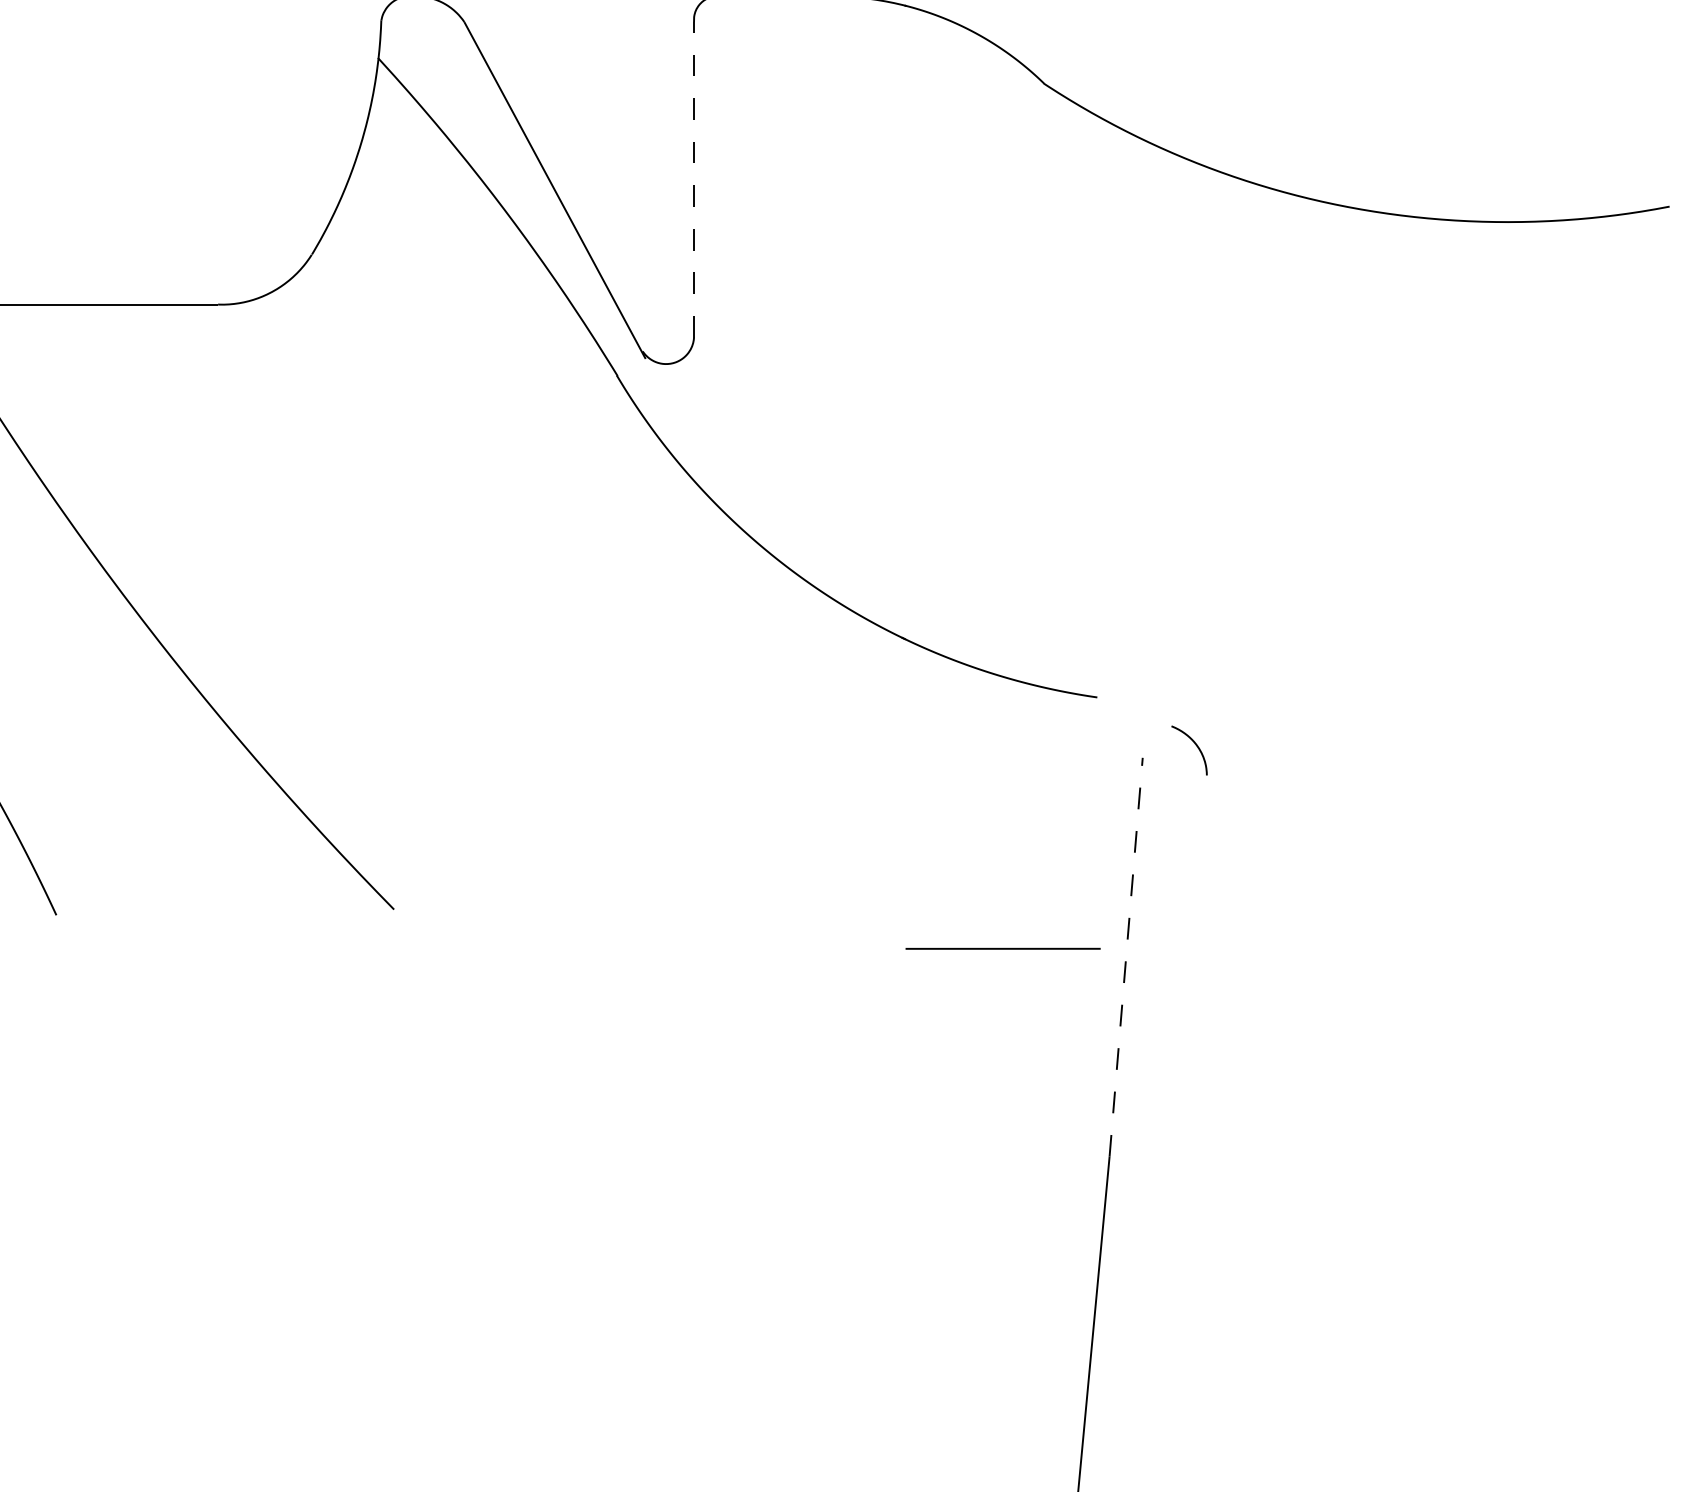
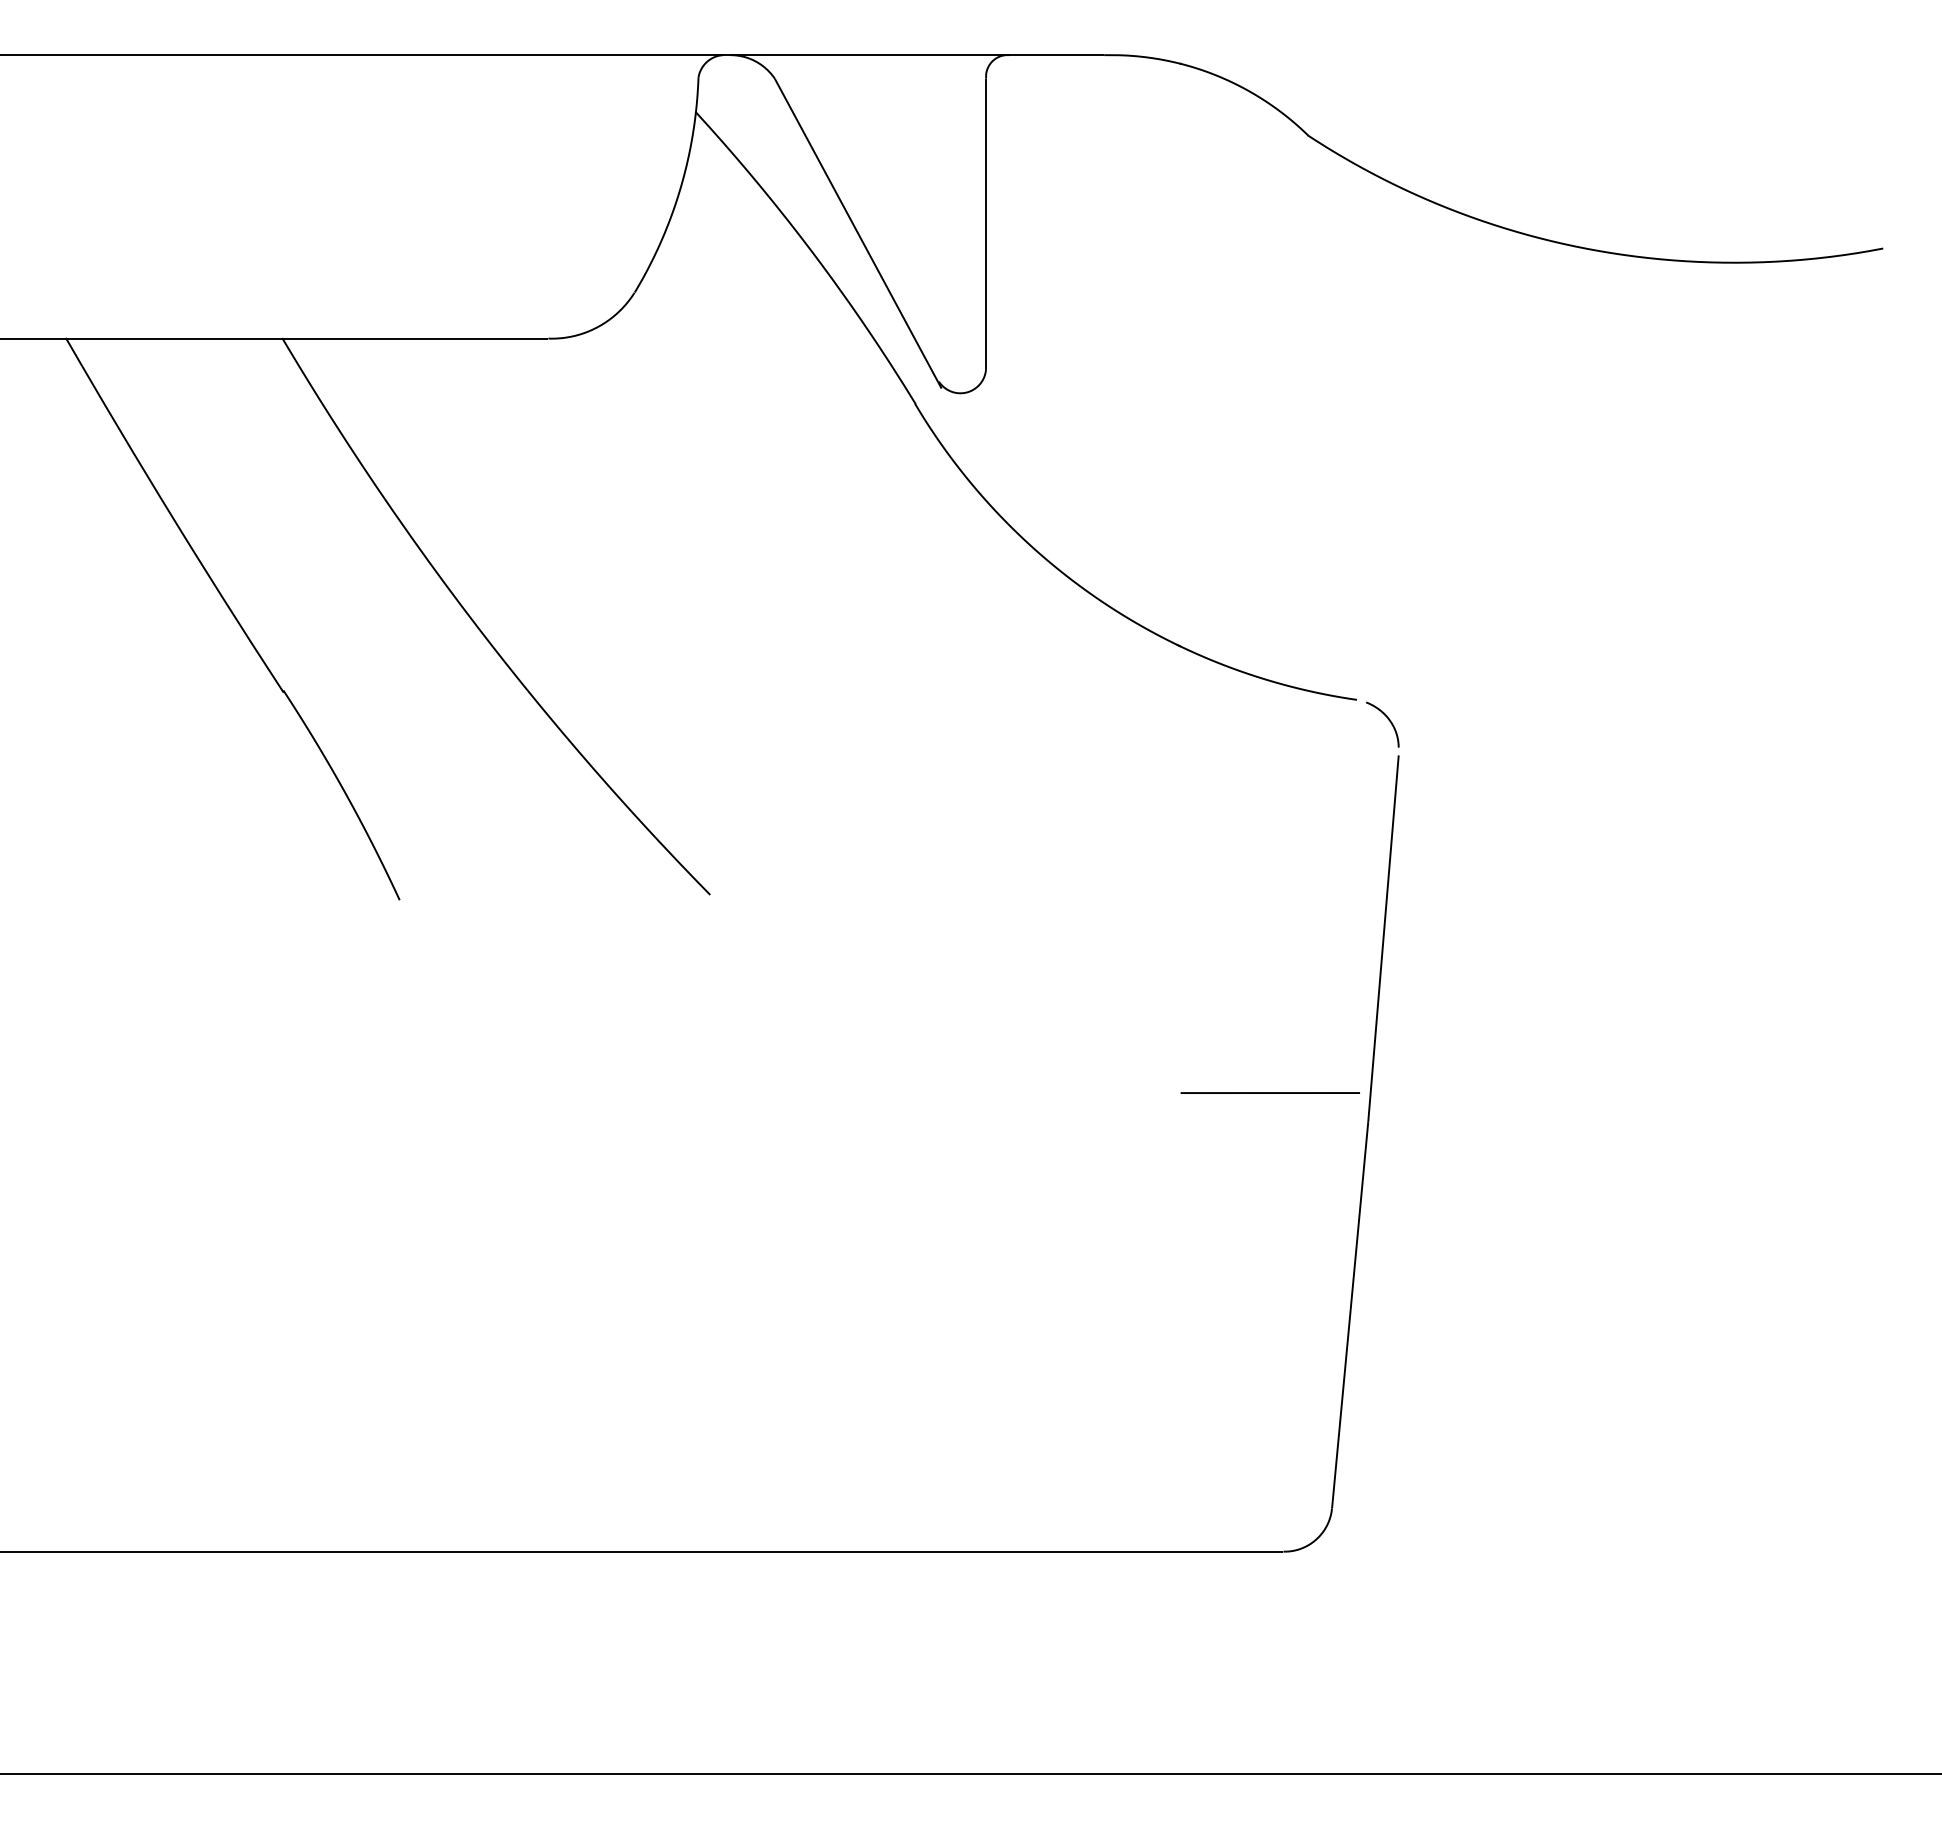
line: (694, 179) -> (986, 223), dashed -> solid
curve: (1195, 745) -> (1388, 720), moved
line: (1002, 948) -> (1269, 1092), moved
line: (1126, 956) -> (1383, 938), dashed -> solid

